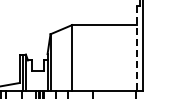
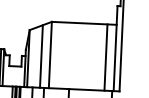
line: (137, 48) -> (115, 48), dashed -> solid
line: (127, 58) -> (105, 57), added
line: (63, 59) -> (41, 55), added

